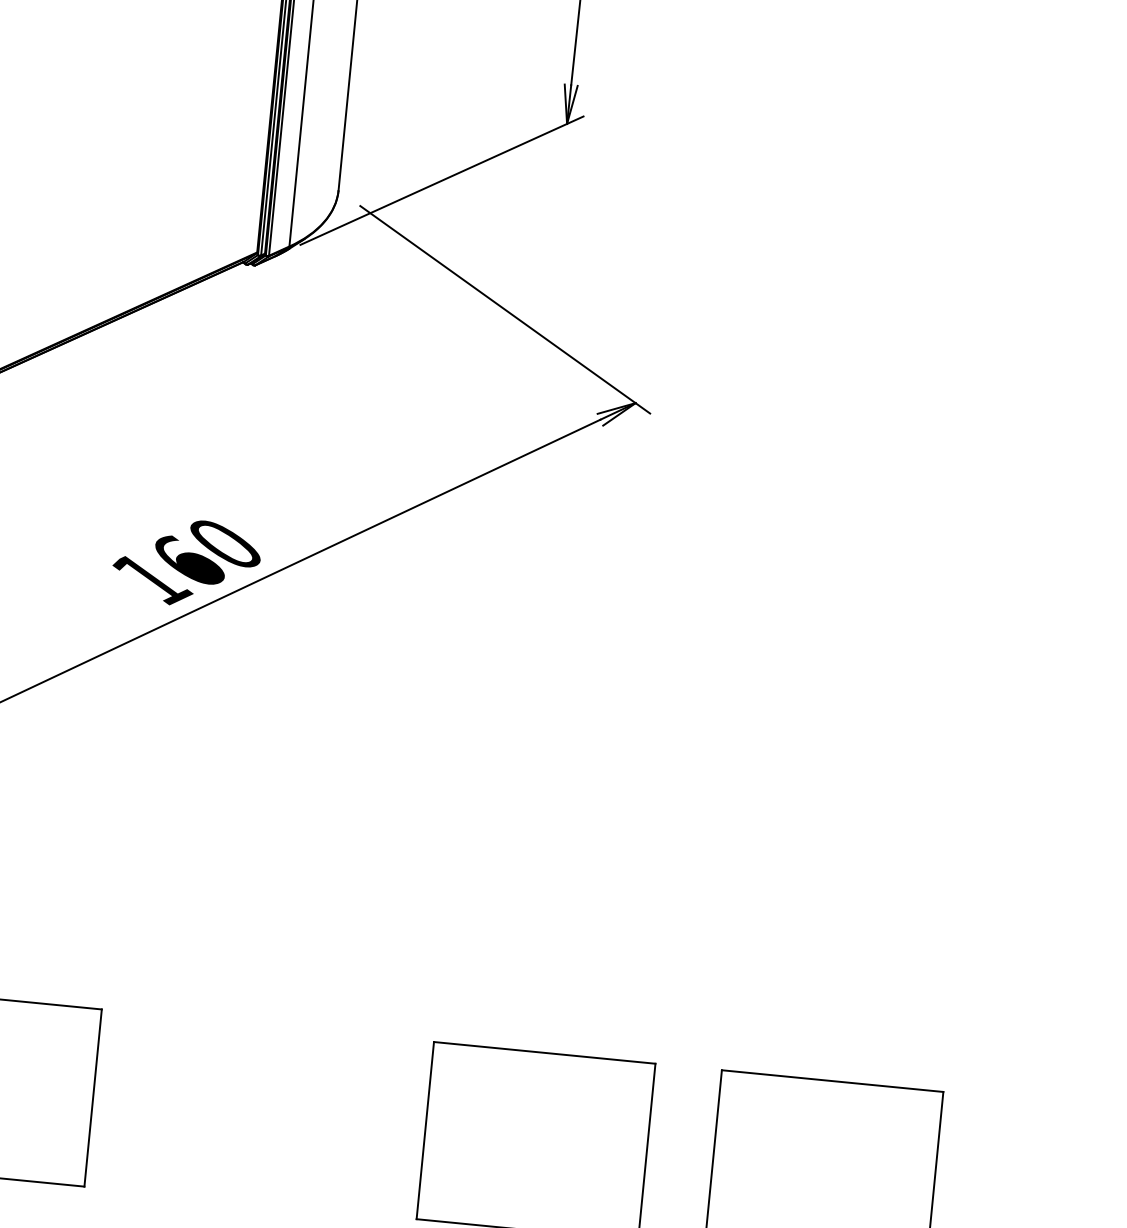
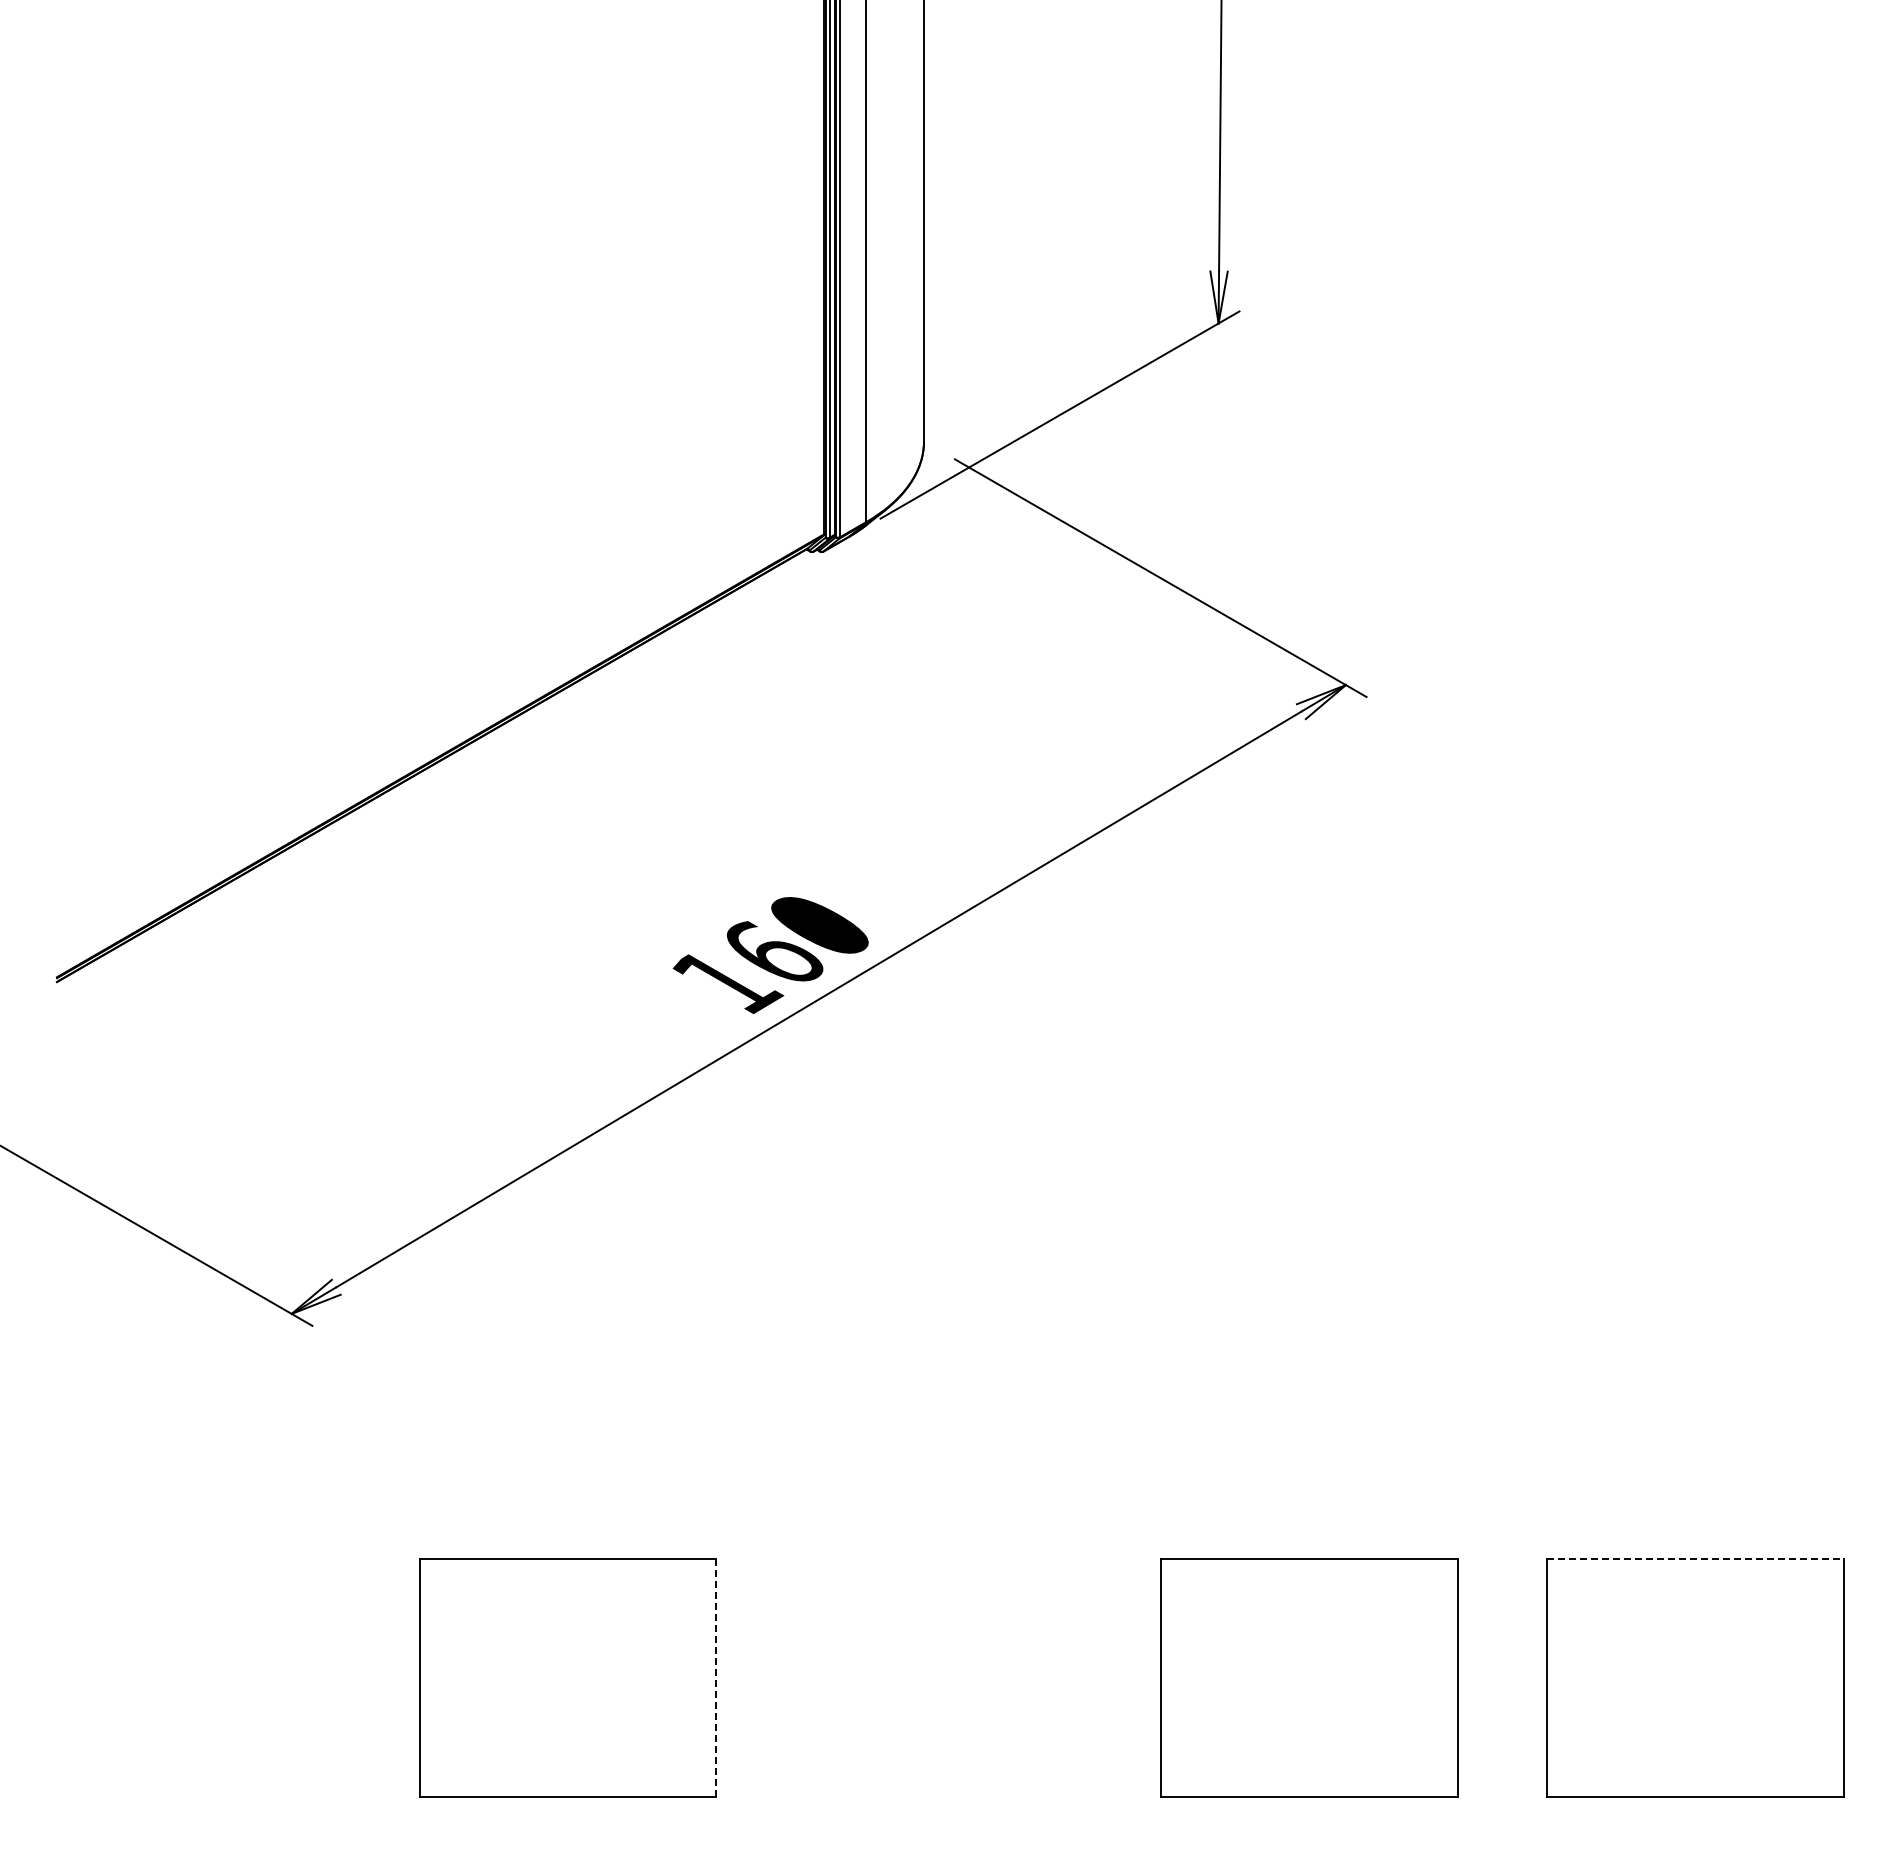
line: (833, 1081) -> (1696, 1559), solid -> dashed
line: (93, 1097) -> (716, 1677), solid -> dashed

